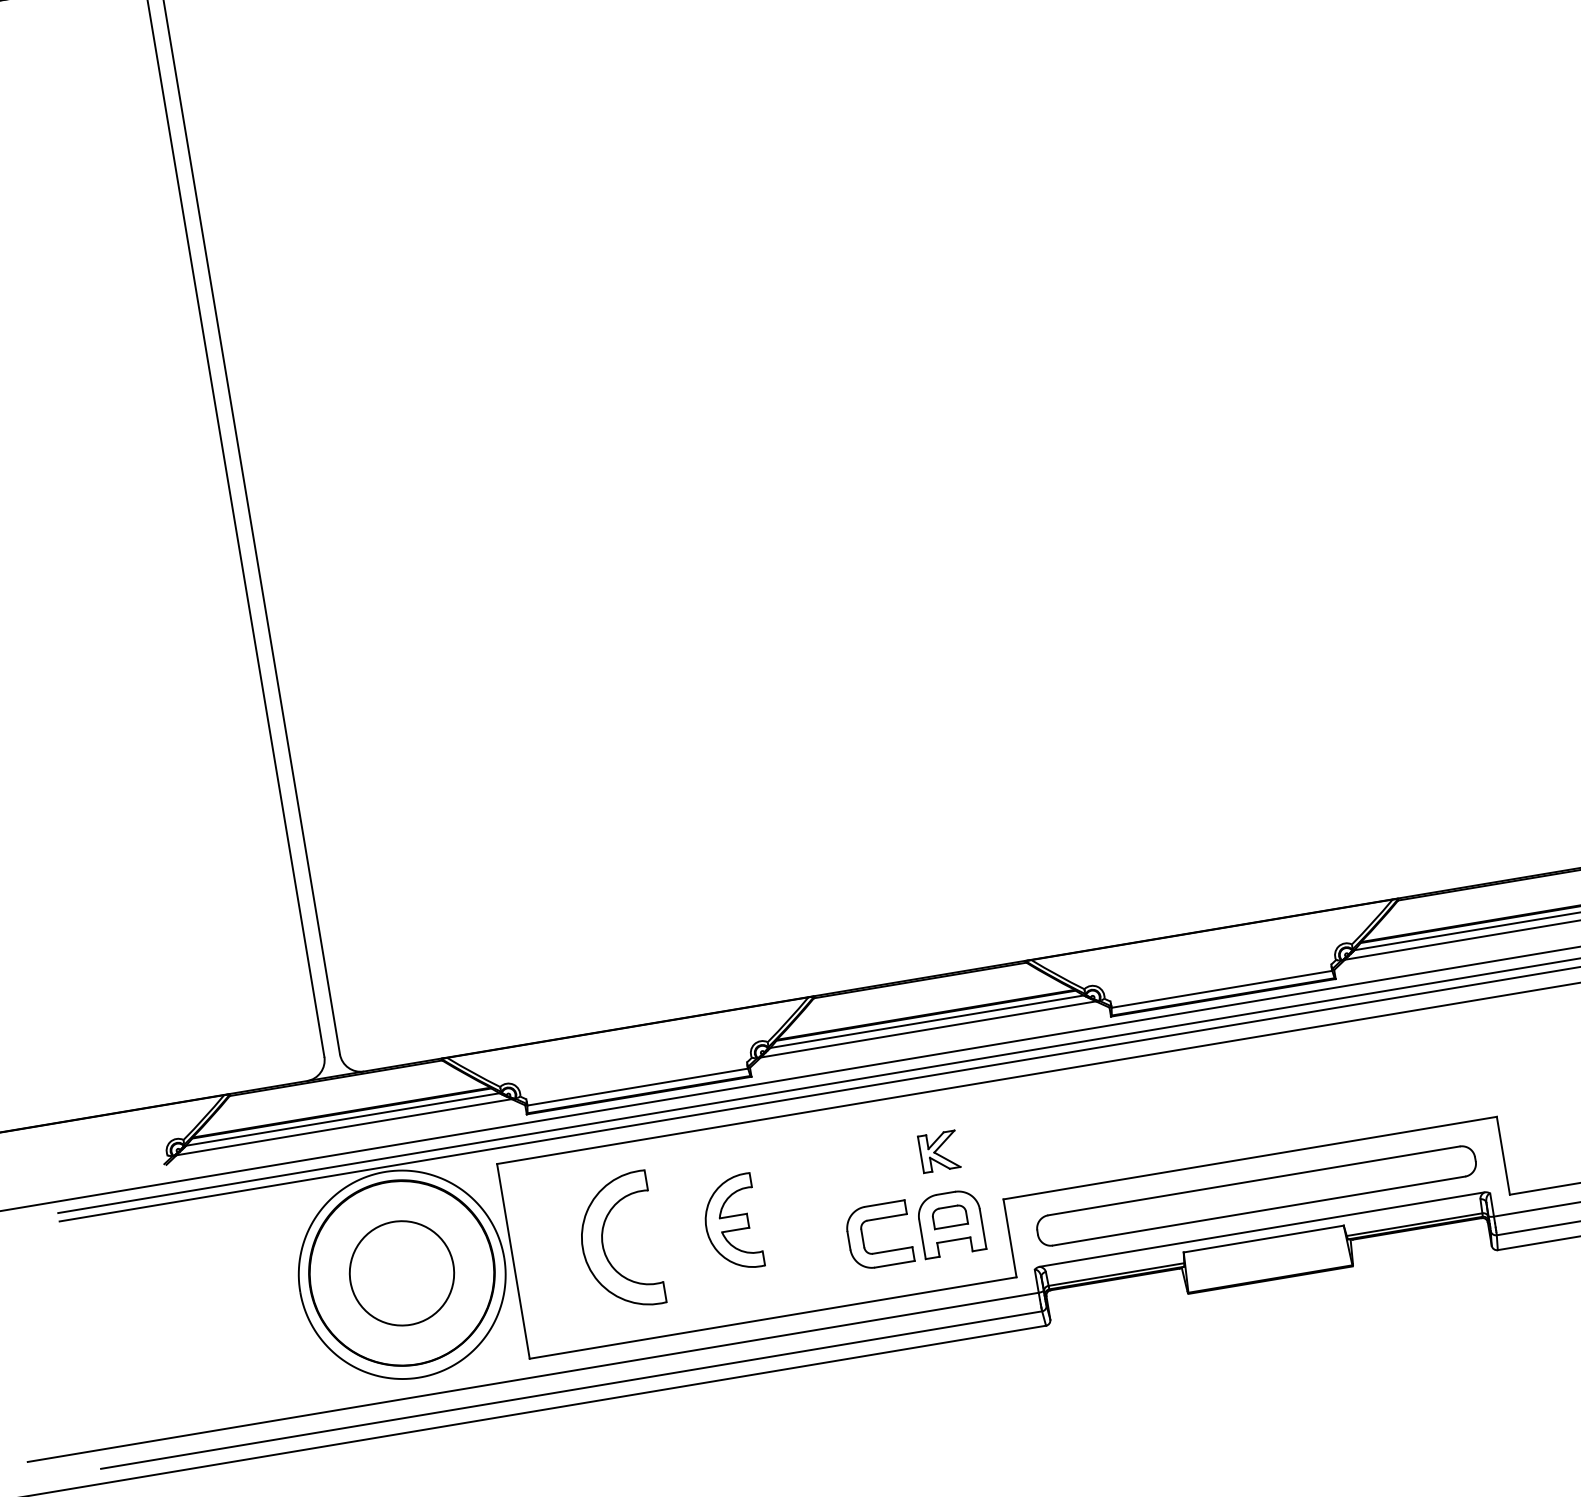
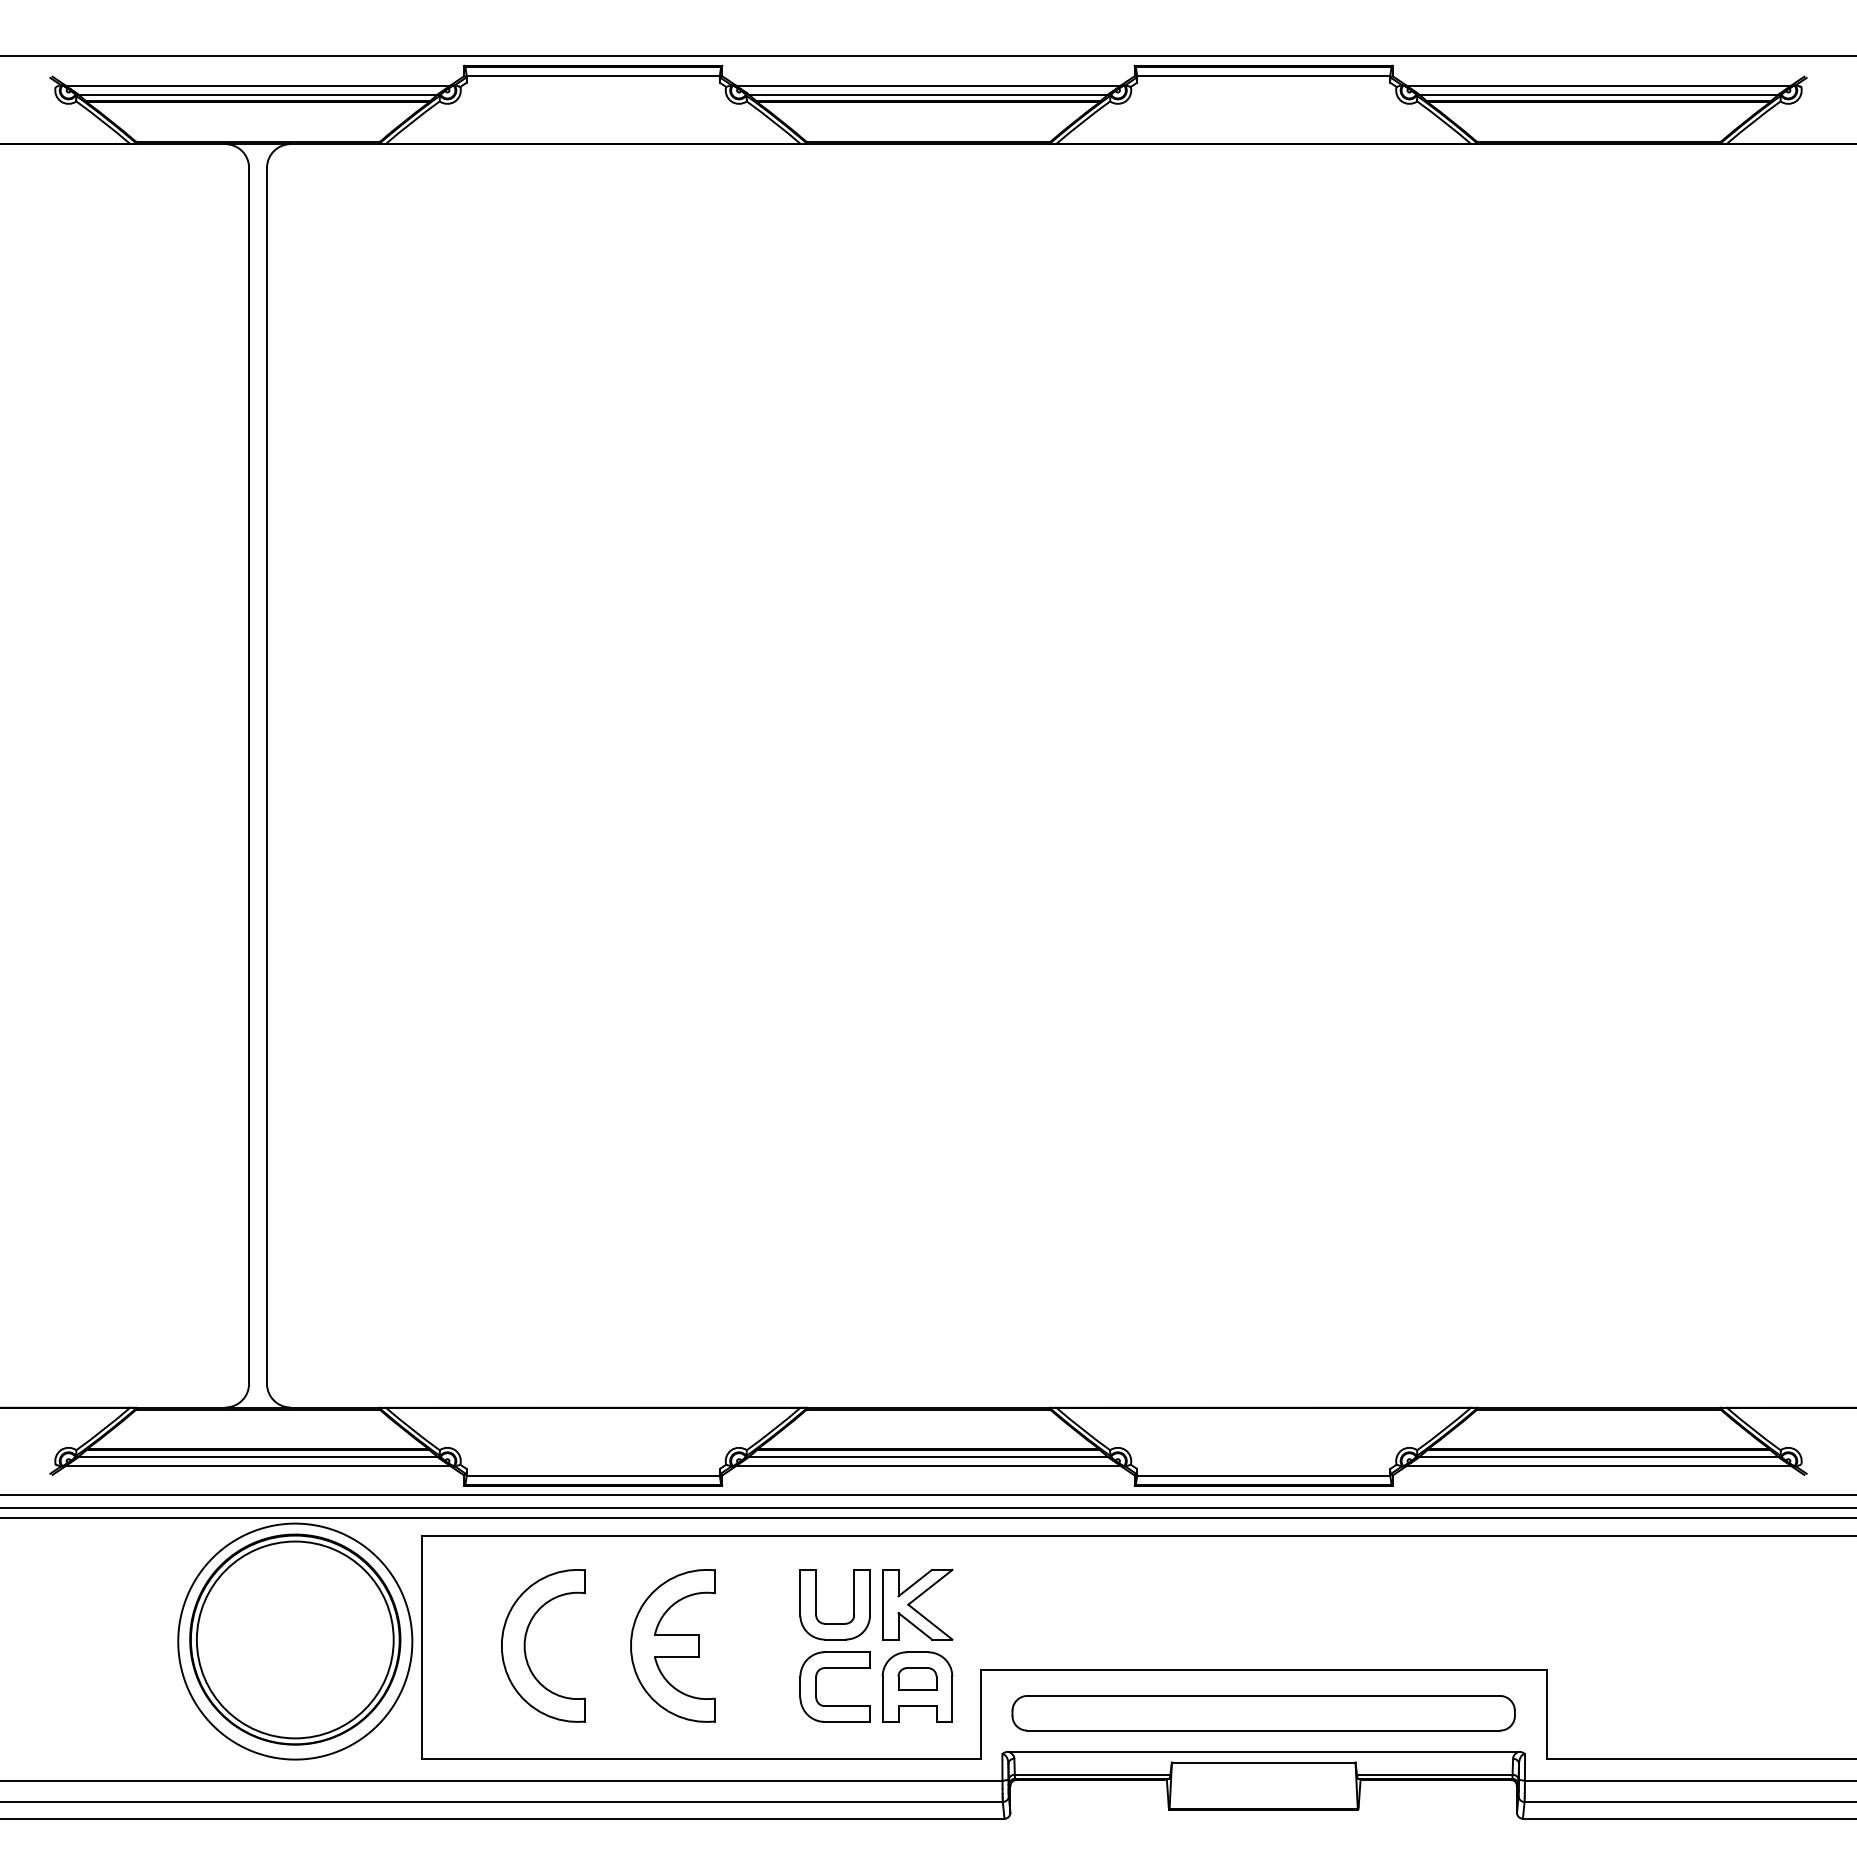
part: (939, 1151) -> (917, 1604), size x1.67
part: (850, 1166) -> (816, 1604), added
part: (731, 1223) -> (672, 1645), size x1.43
circle: (401, 1273) -> (294, 1639), size x1.67

